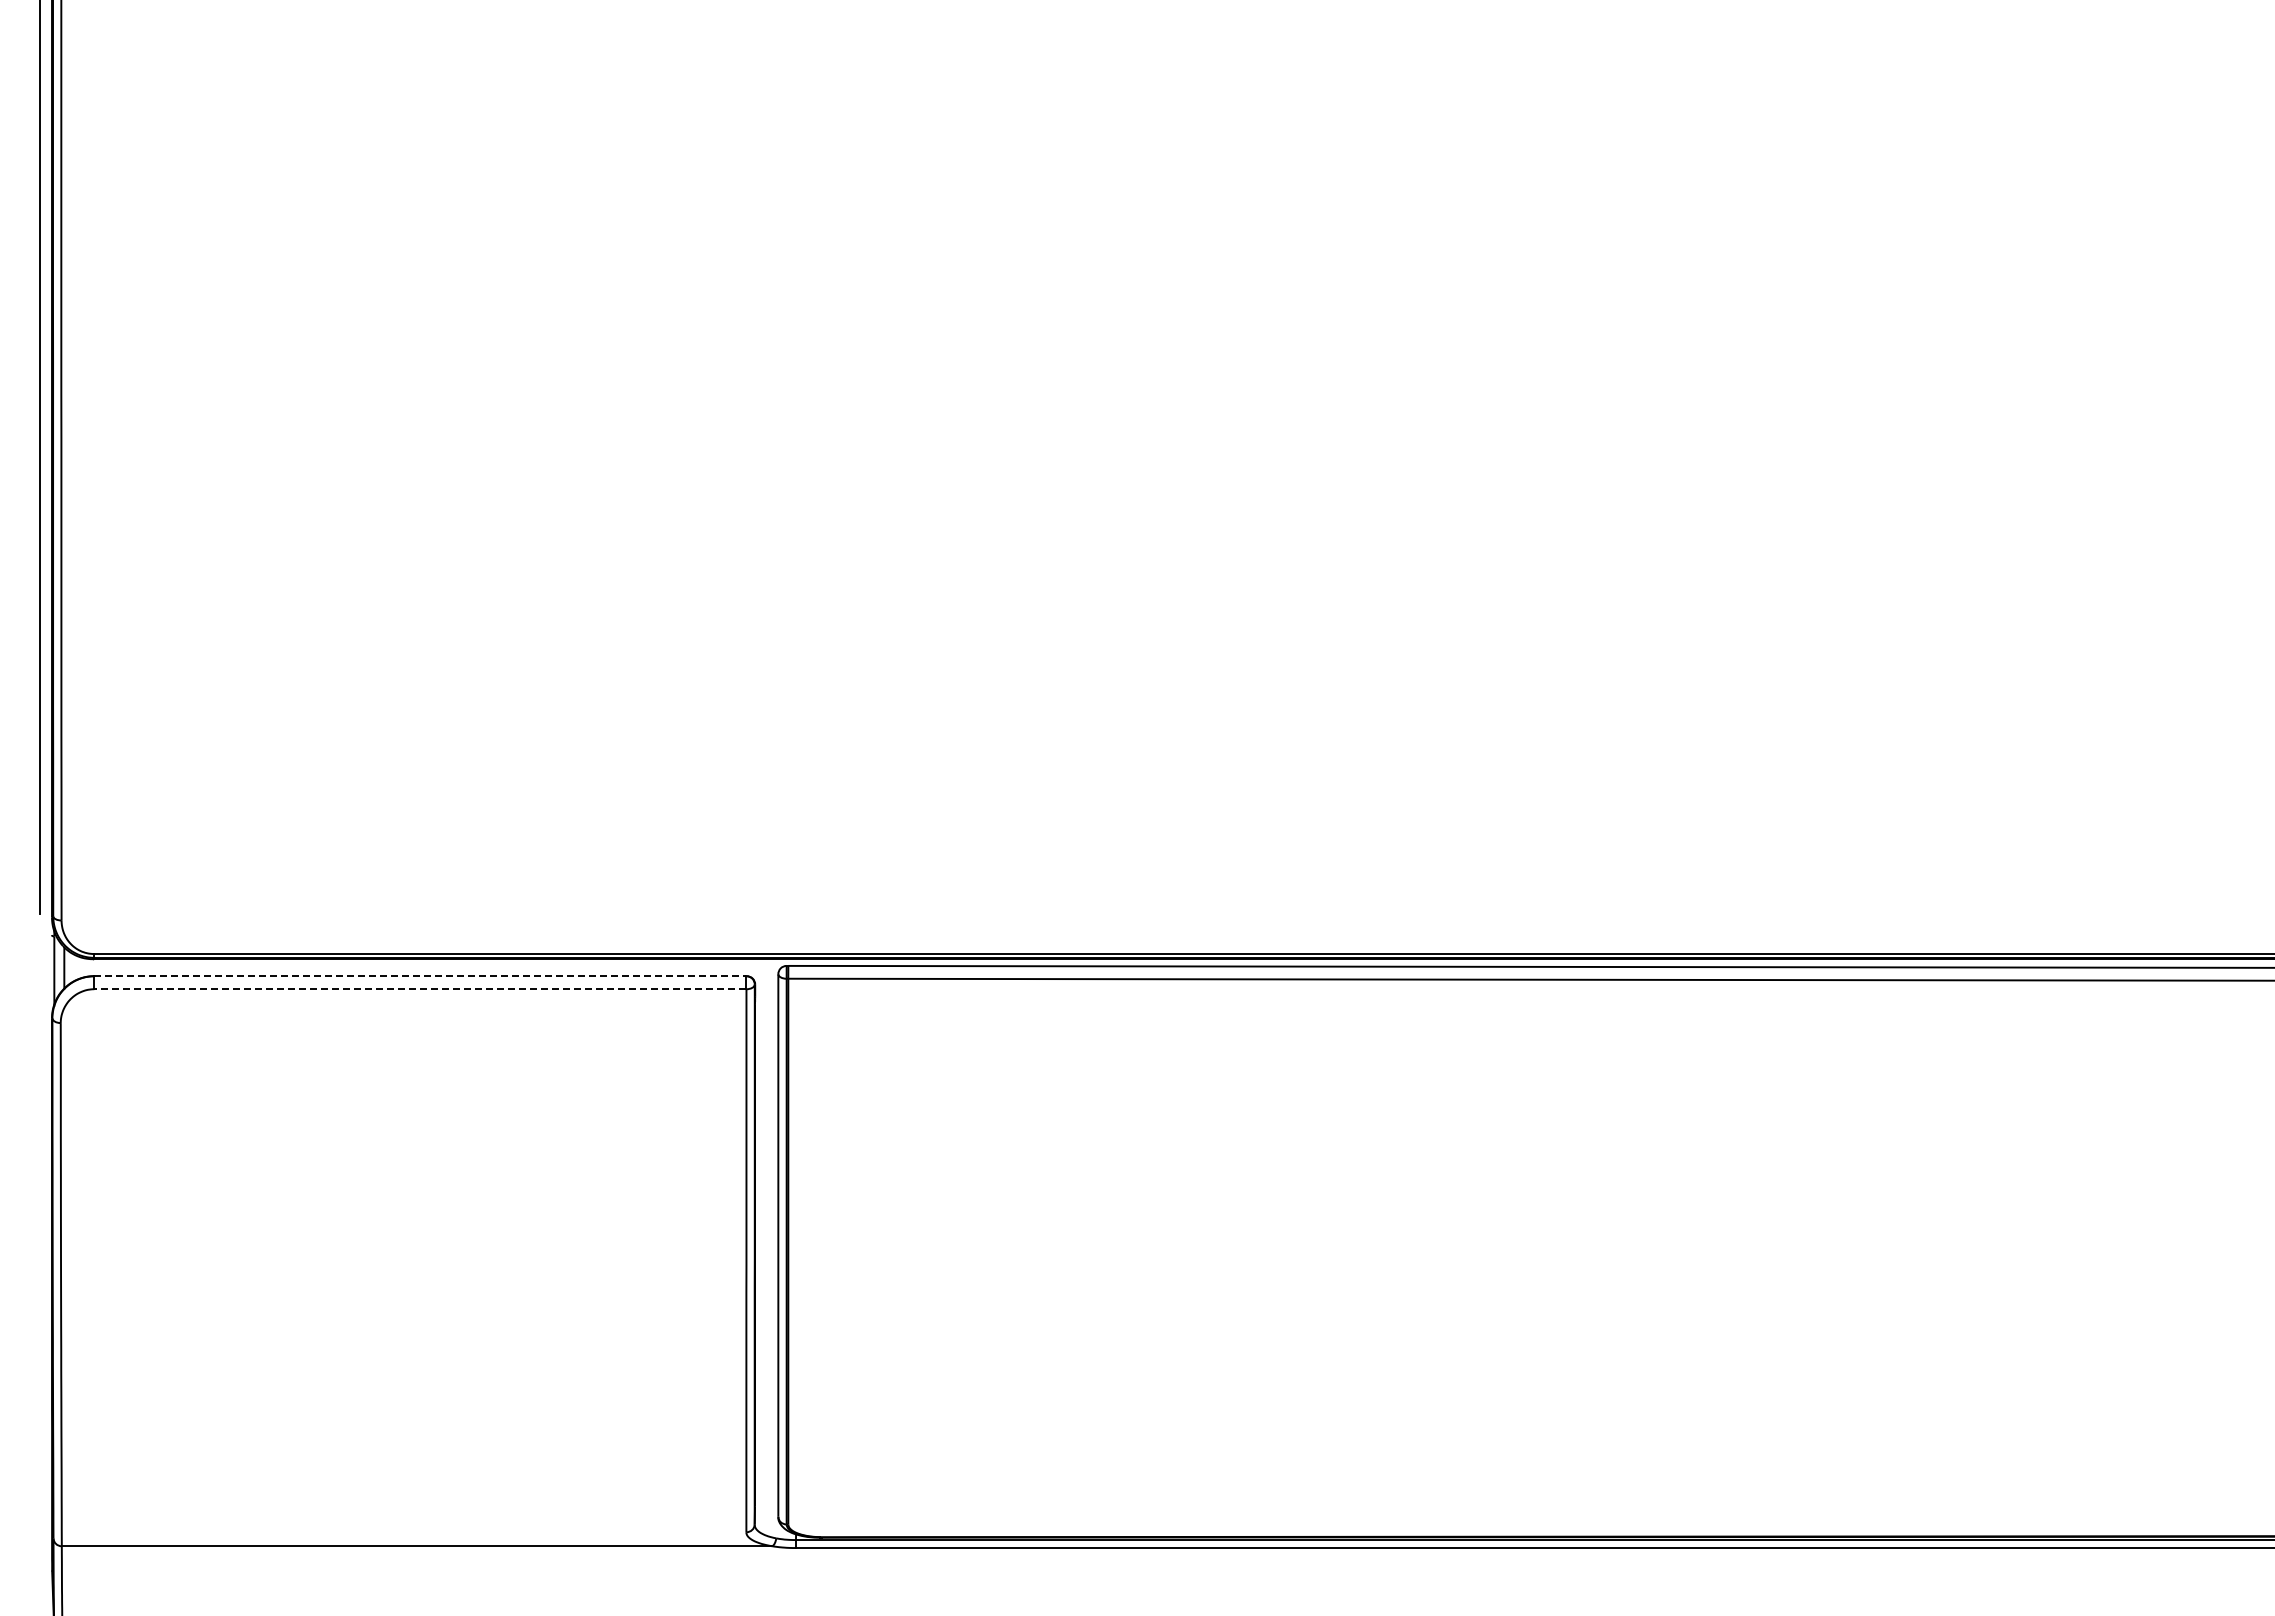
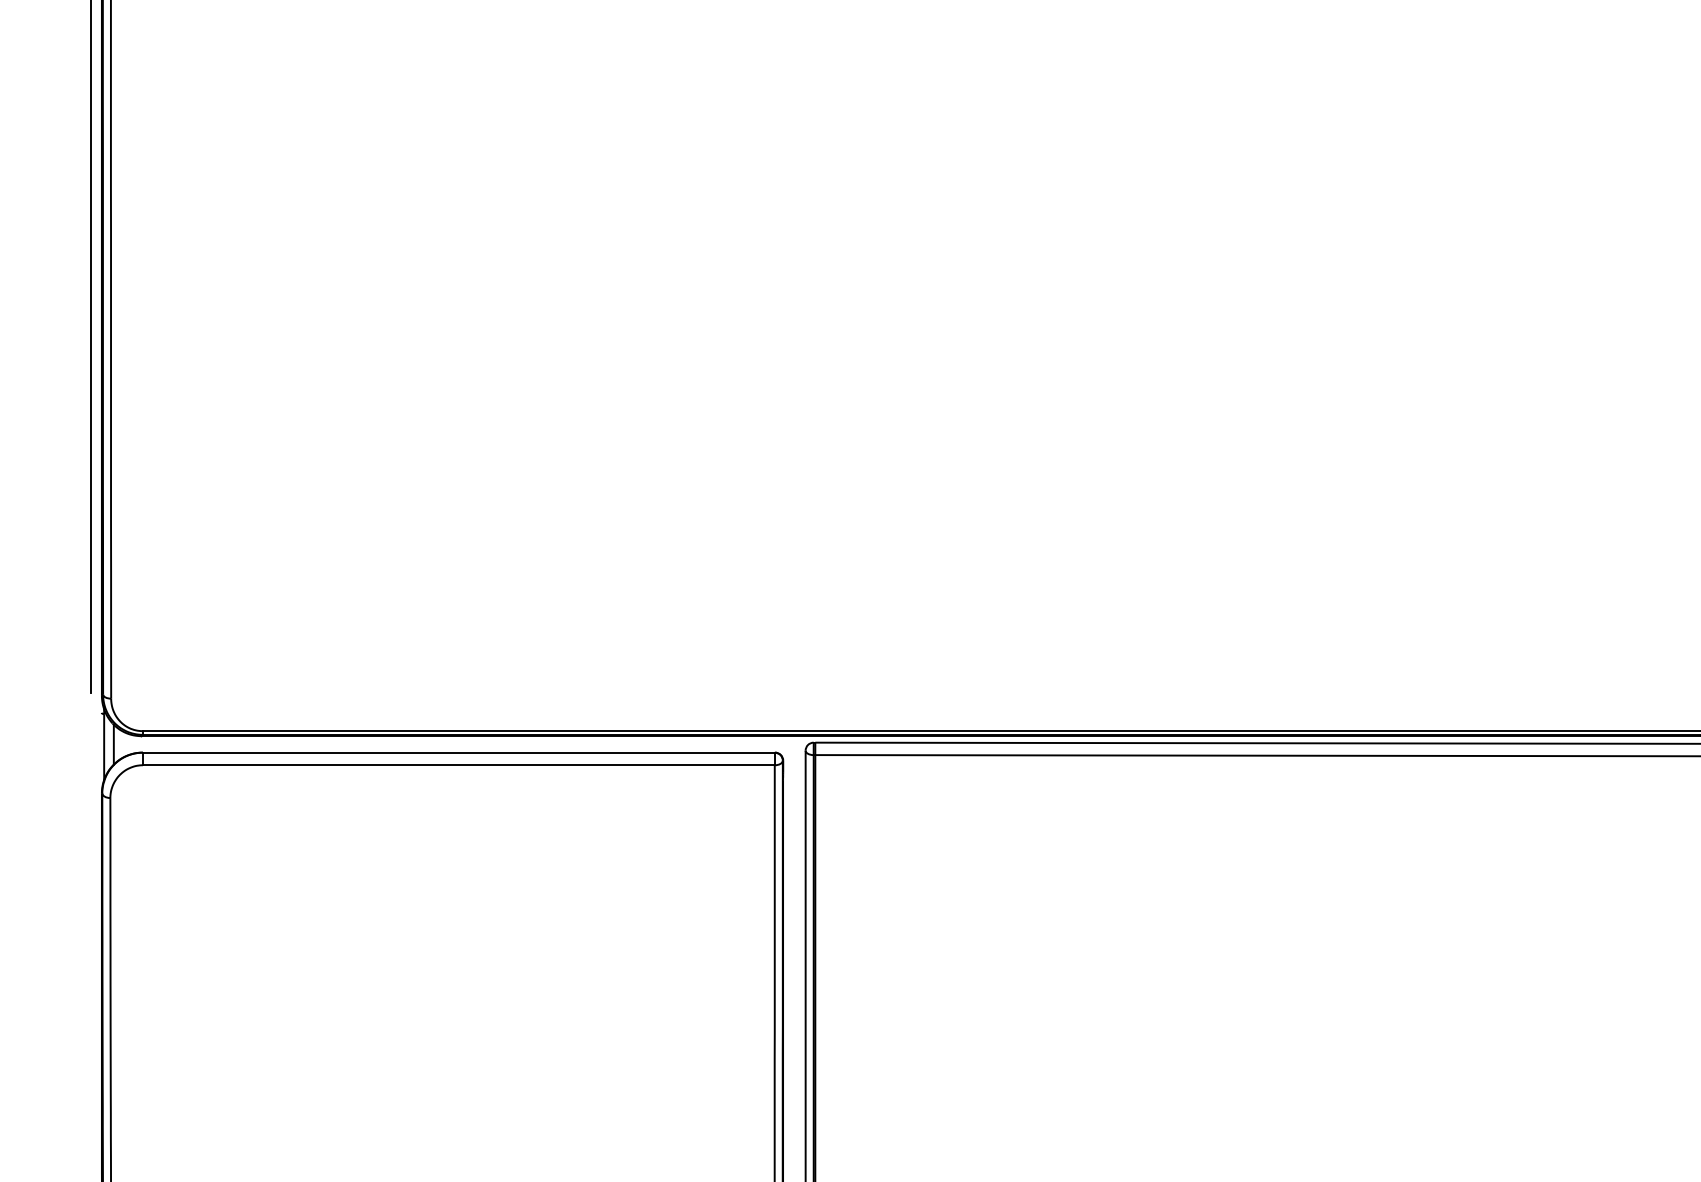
line: (420, 976) -> (458, 752), dashed -> solid
line: (419, 989) -> (457, 765), dashed -> solid

